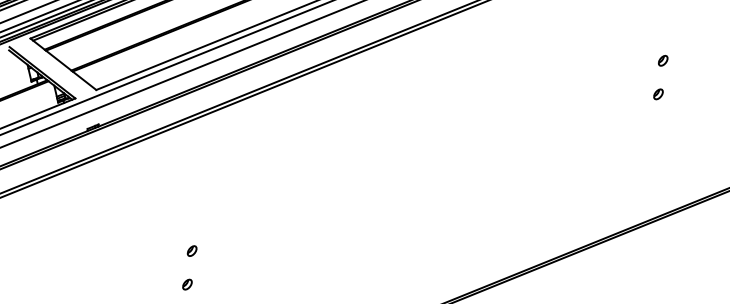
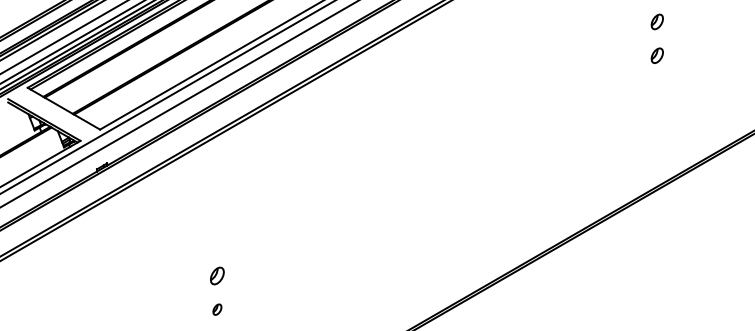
part: (663, 60) -> (657, 21), size x1.4
part: (658, 94) -> (657, 55), size x1.4
part: (192, 250) -> (217, 275), size x1.6

